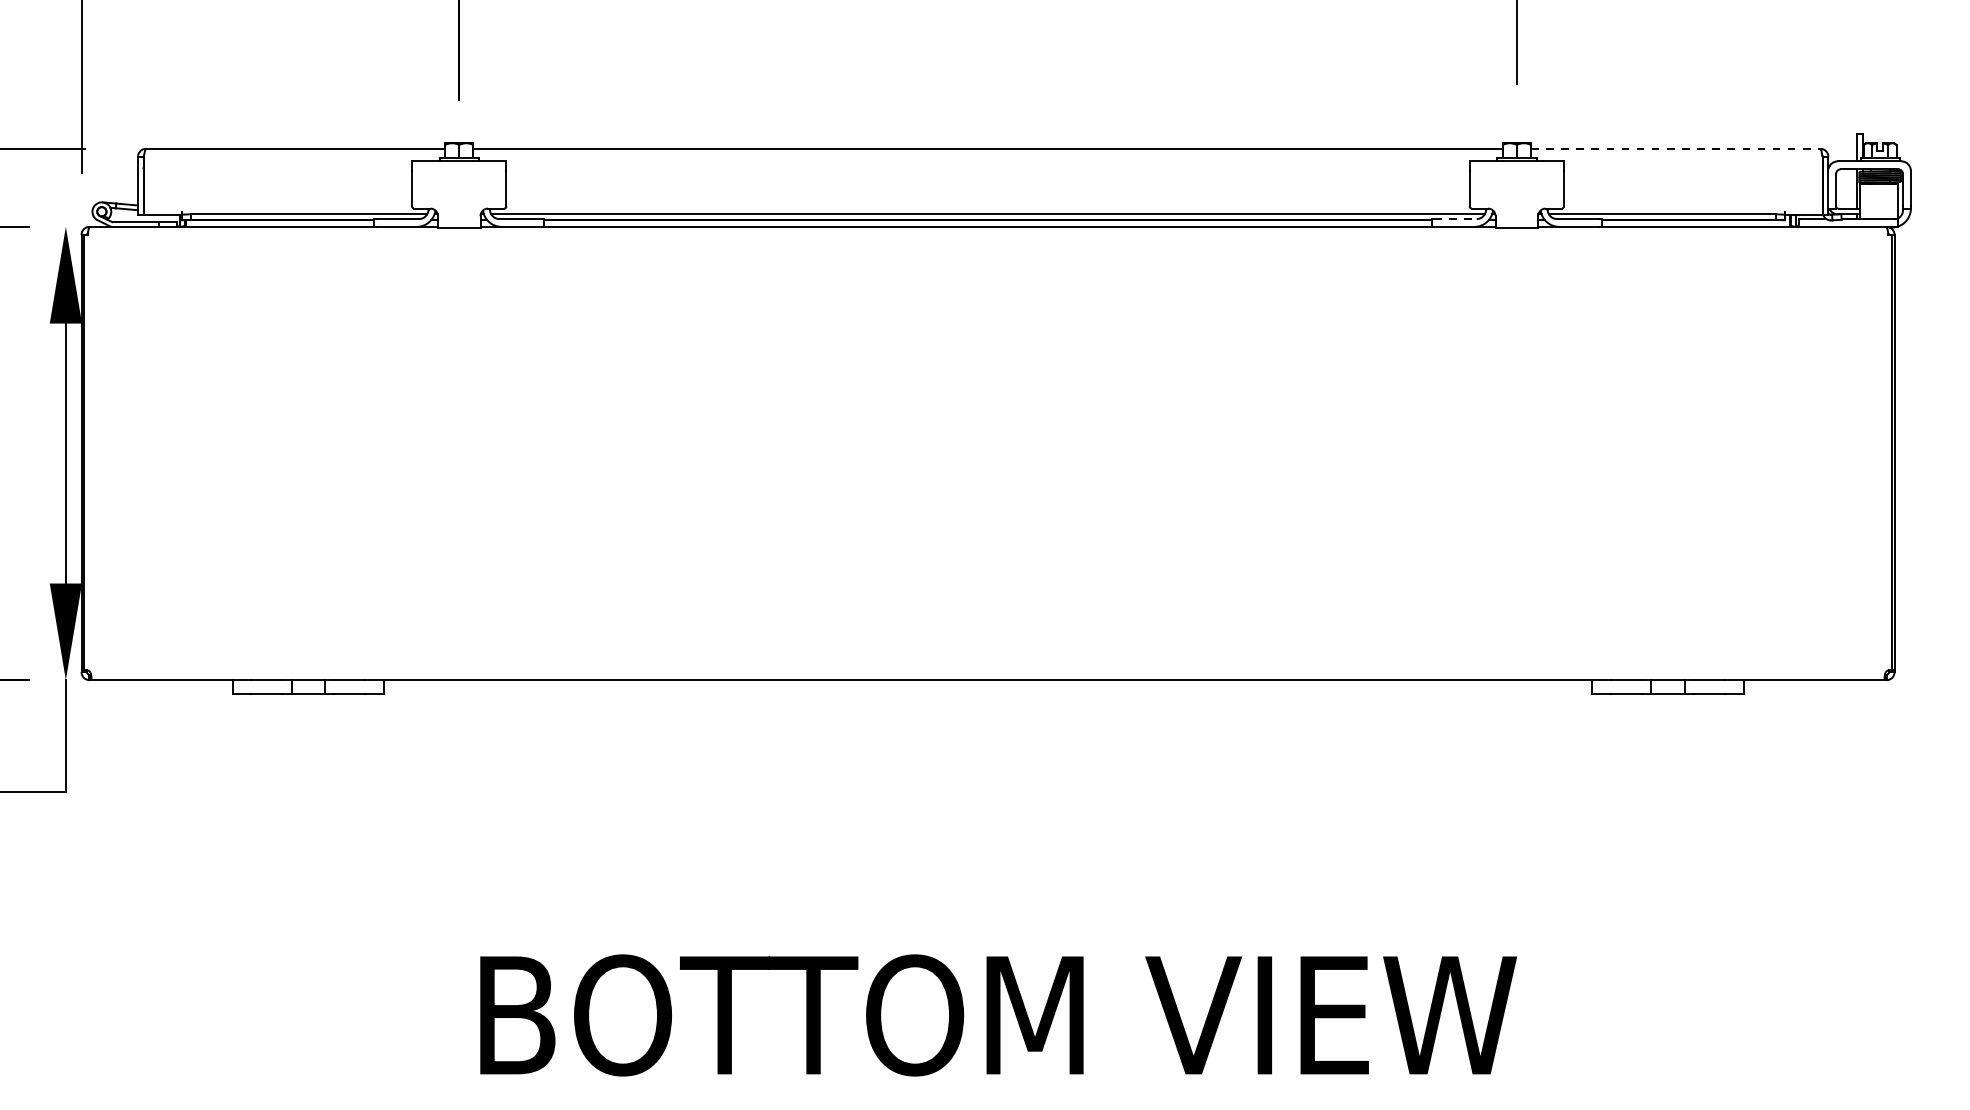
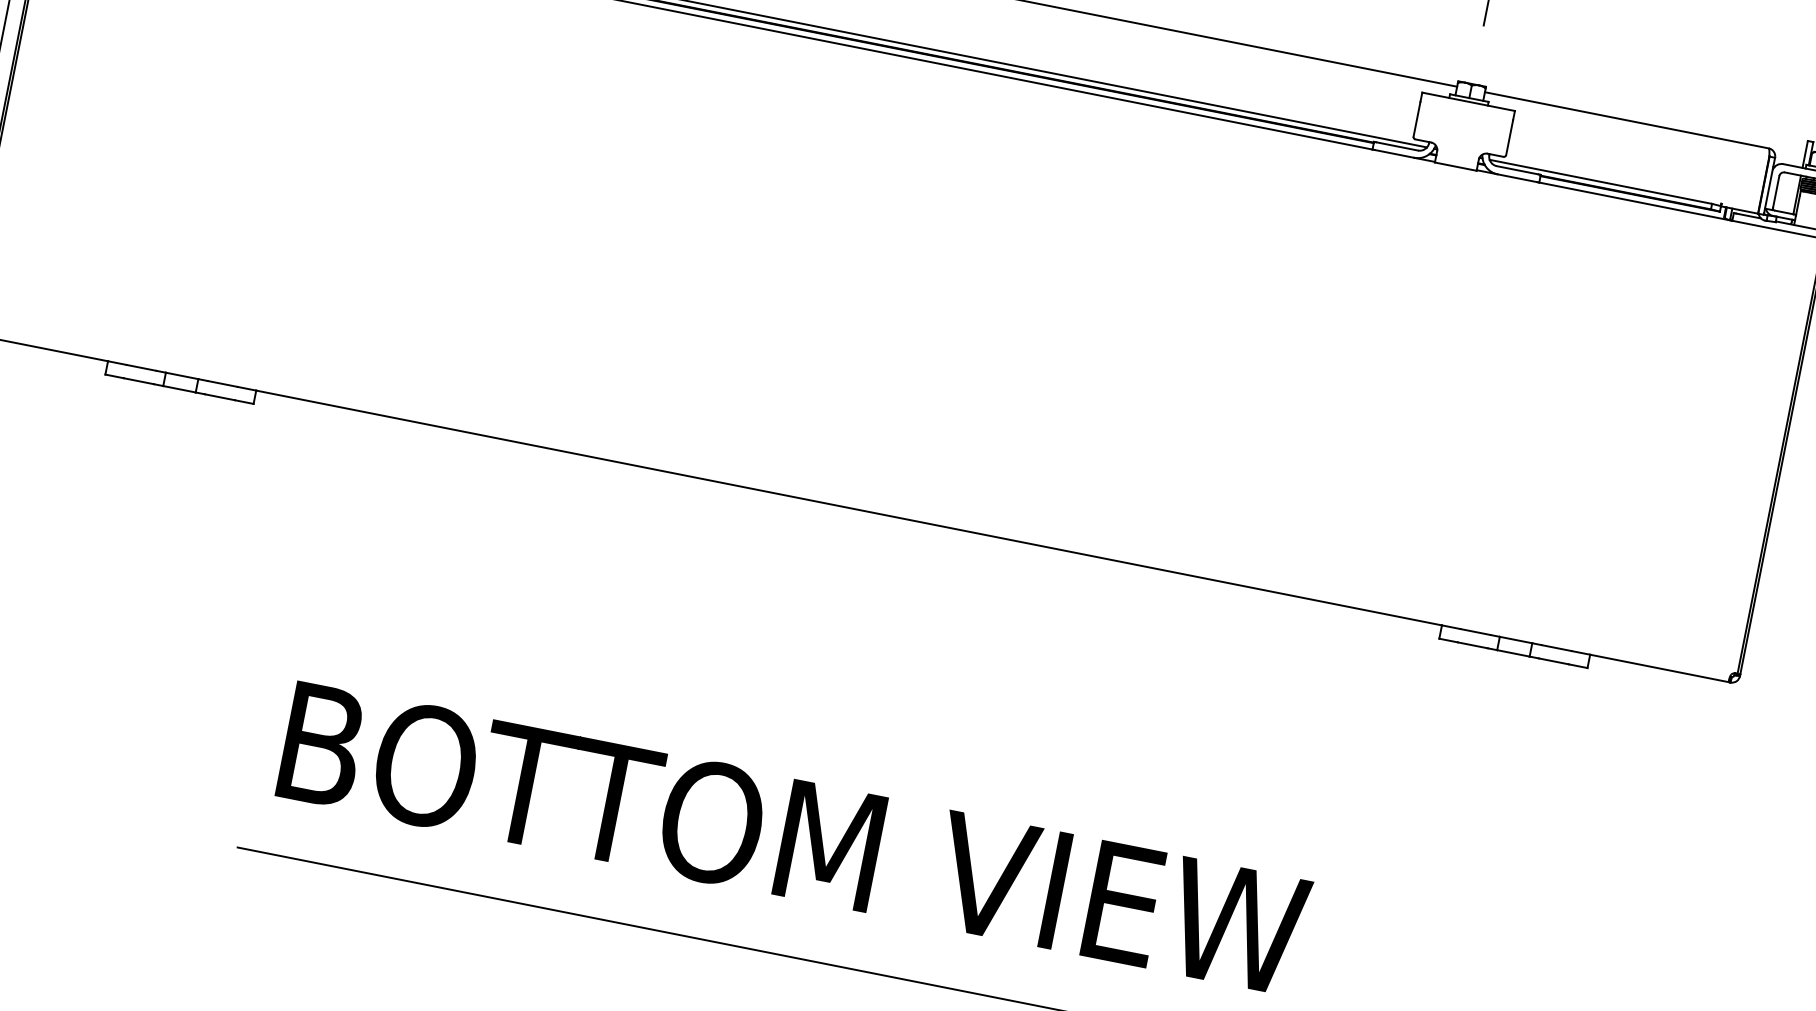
line: (1675, 148) -> (1626, 119), dashed -> solid
line: (1455, 219) -> (1397, 146), dashed -> solid

